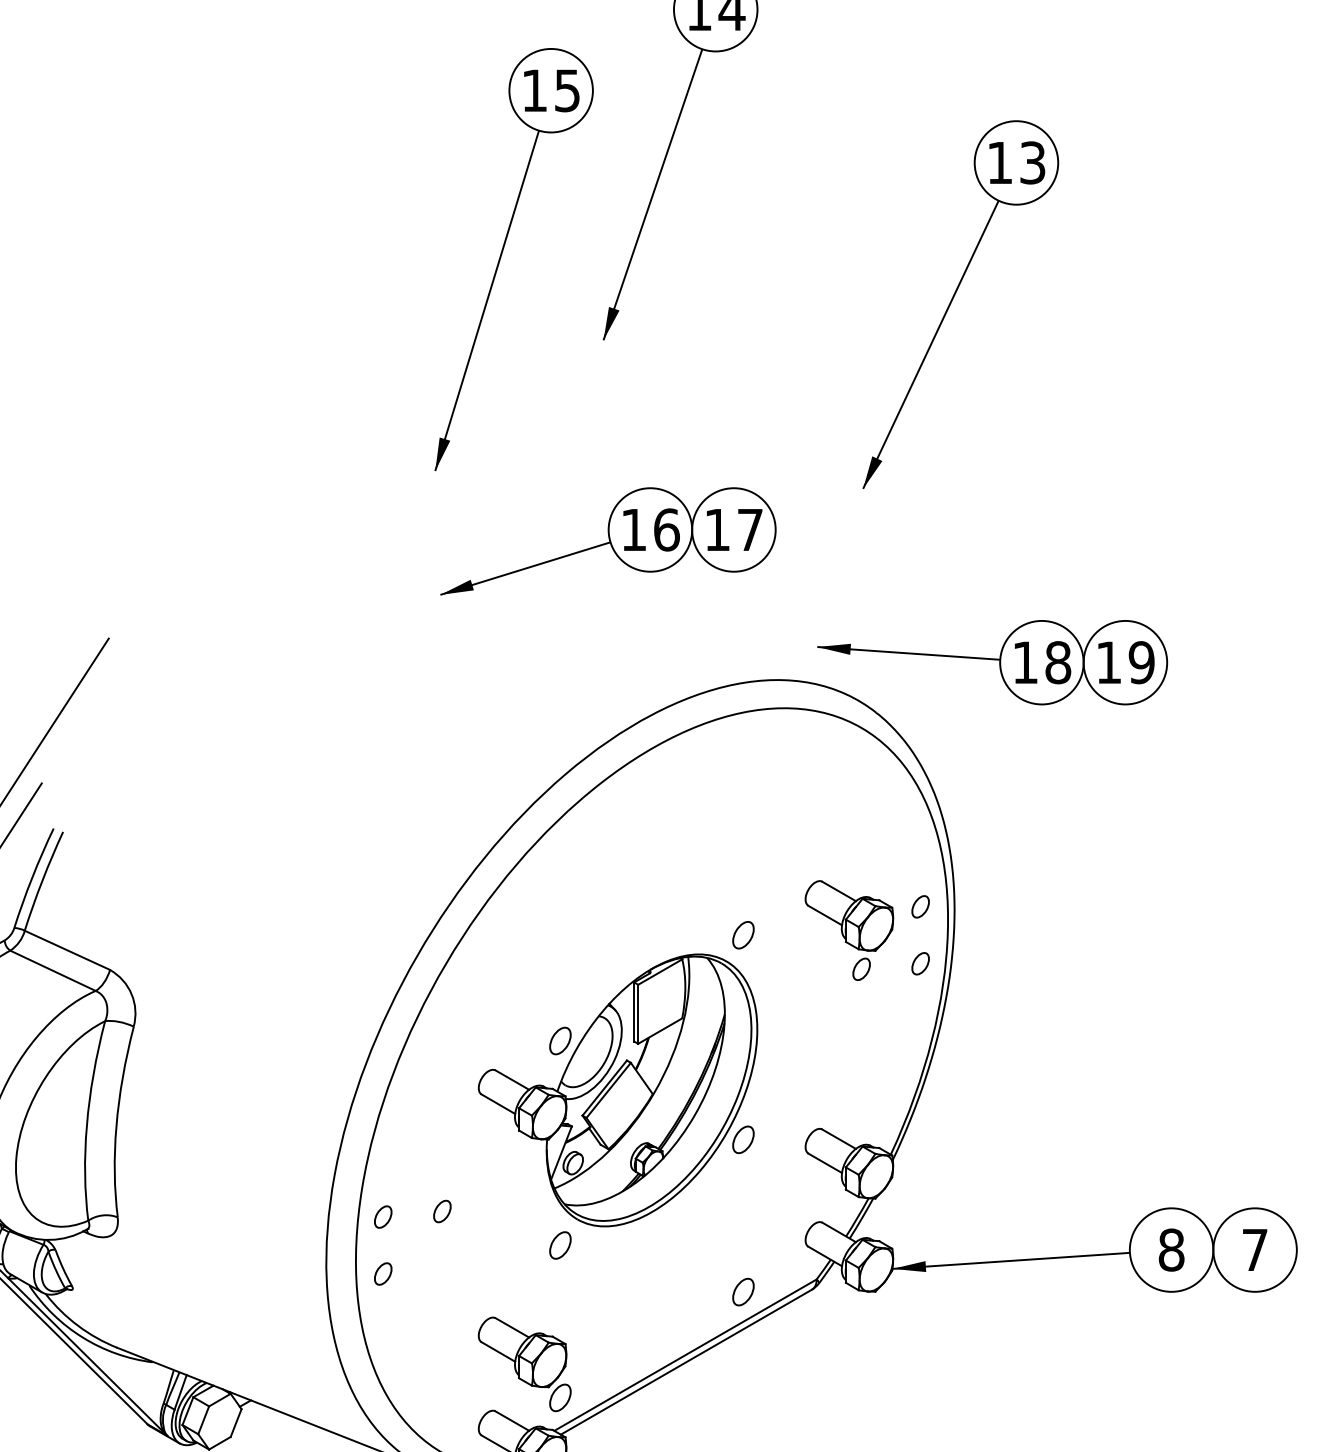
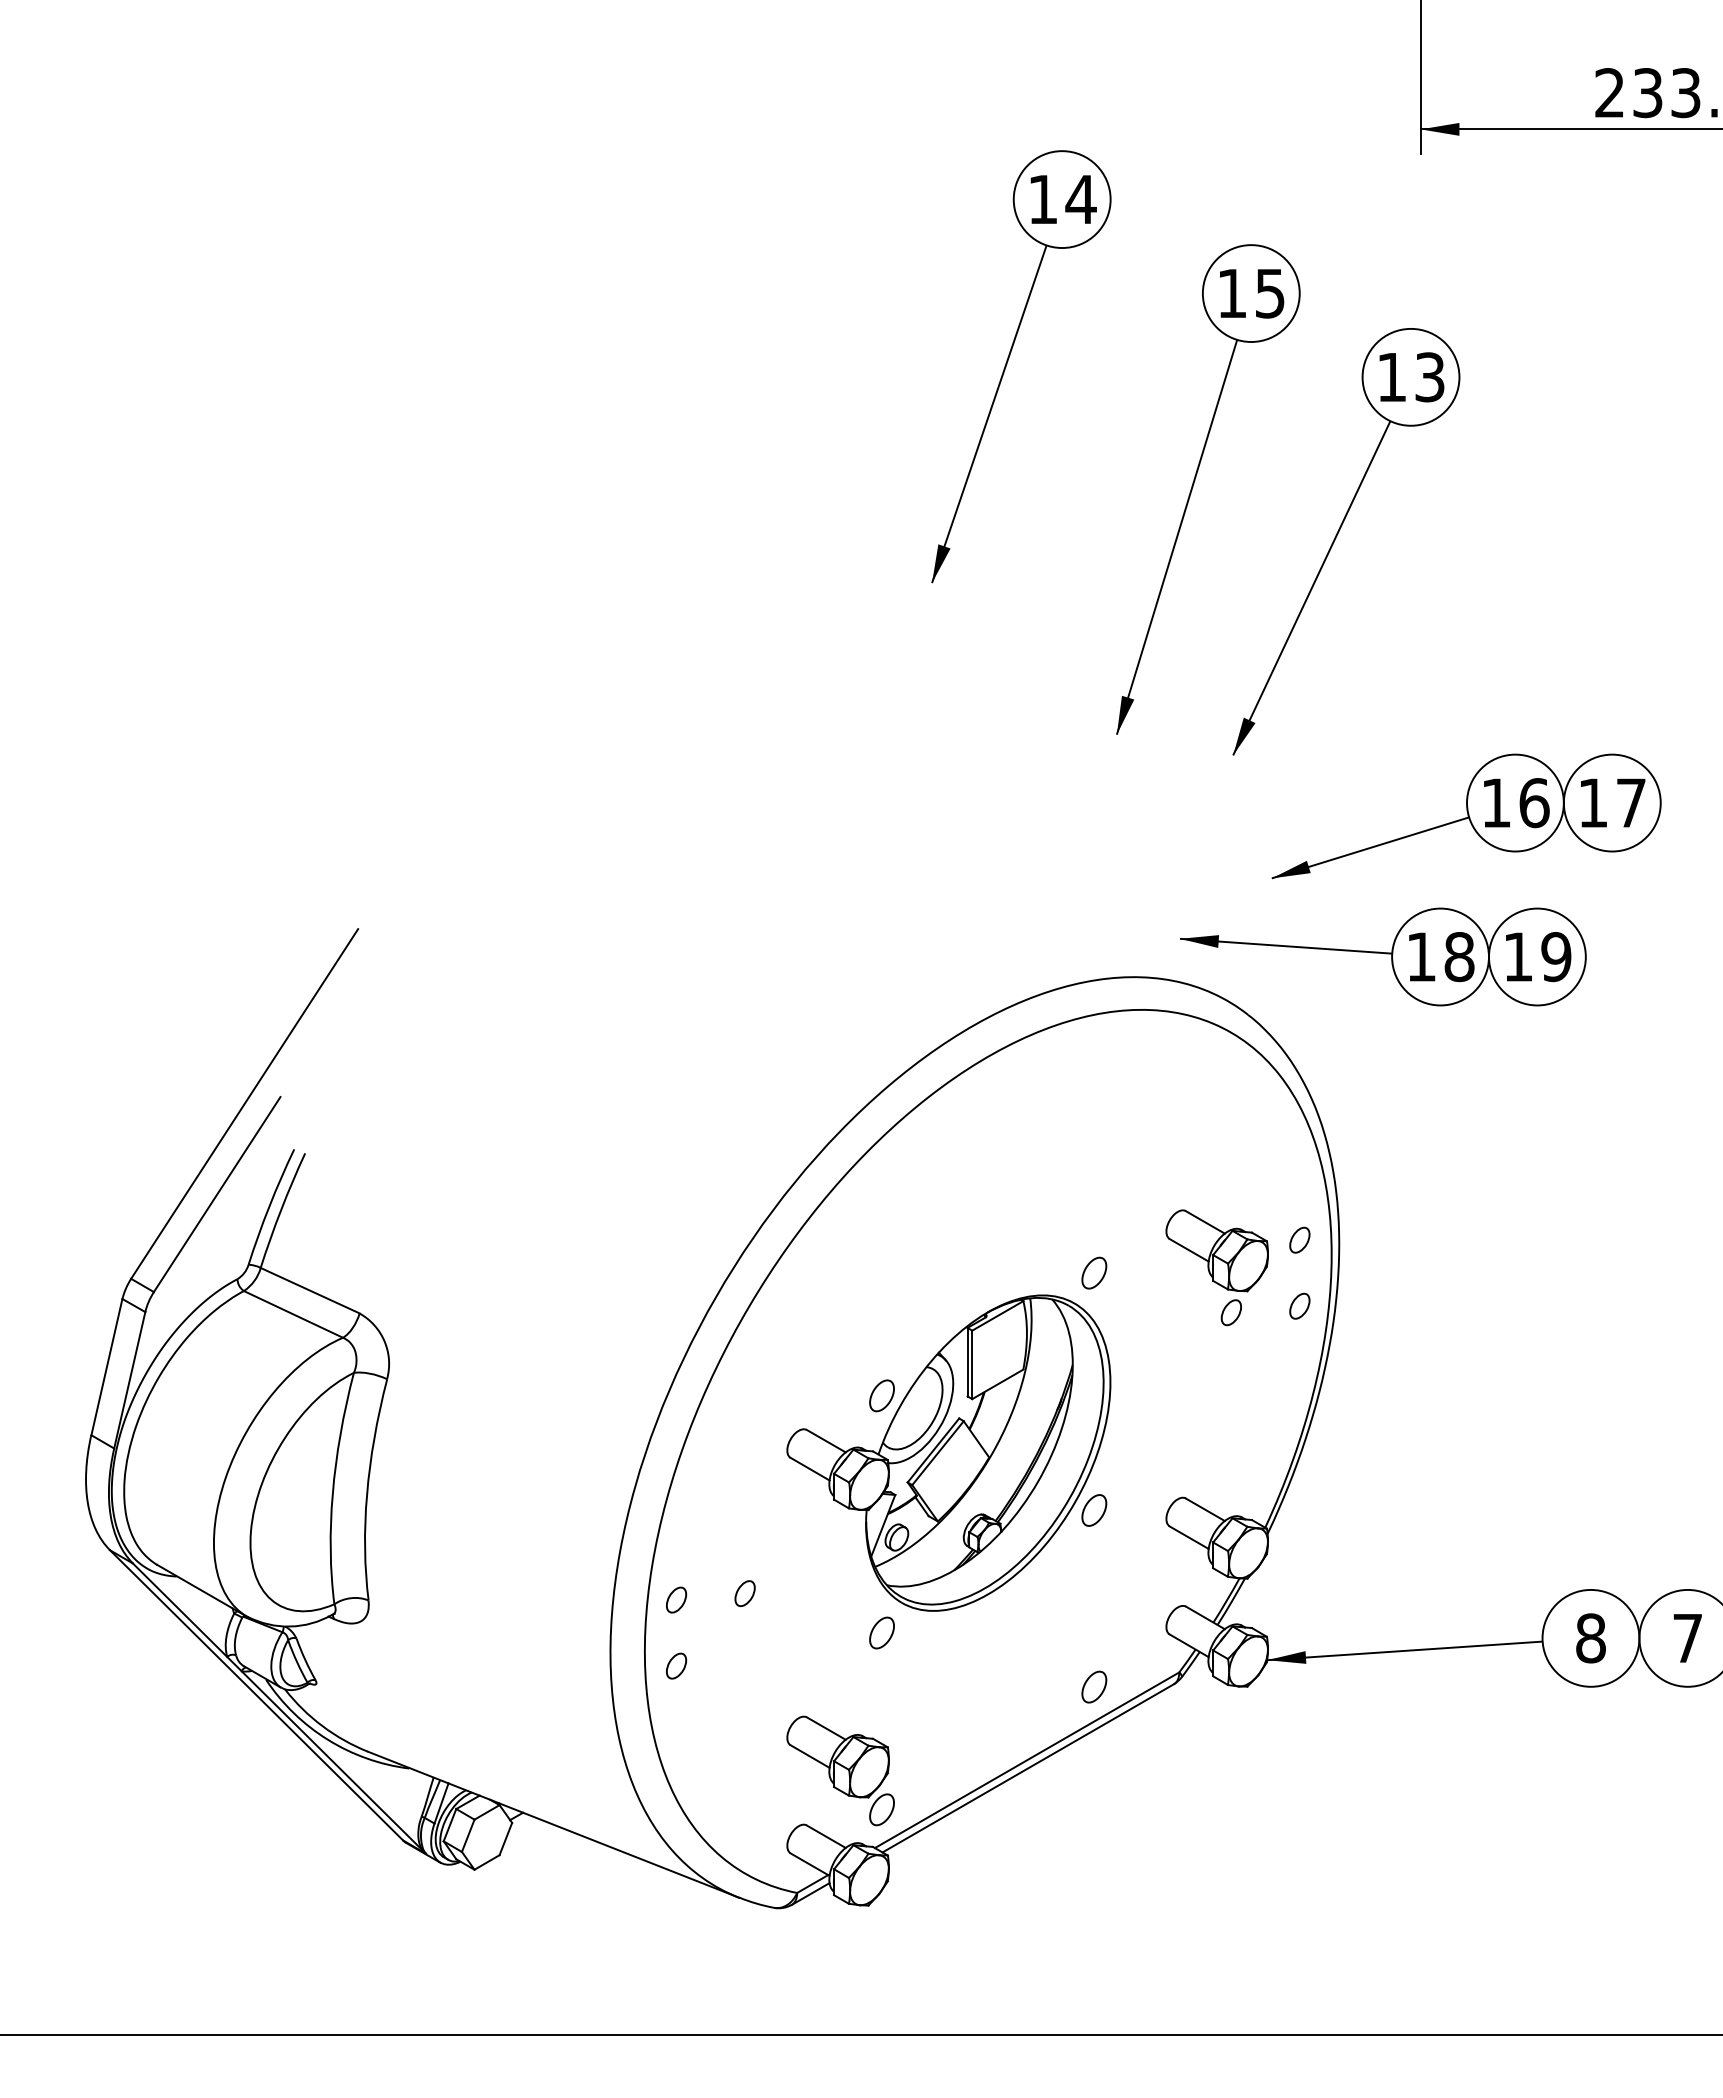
part: (502, 255) -> (1194, 484), moved
part: (608, 541) -> (1466, 816), moved

